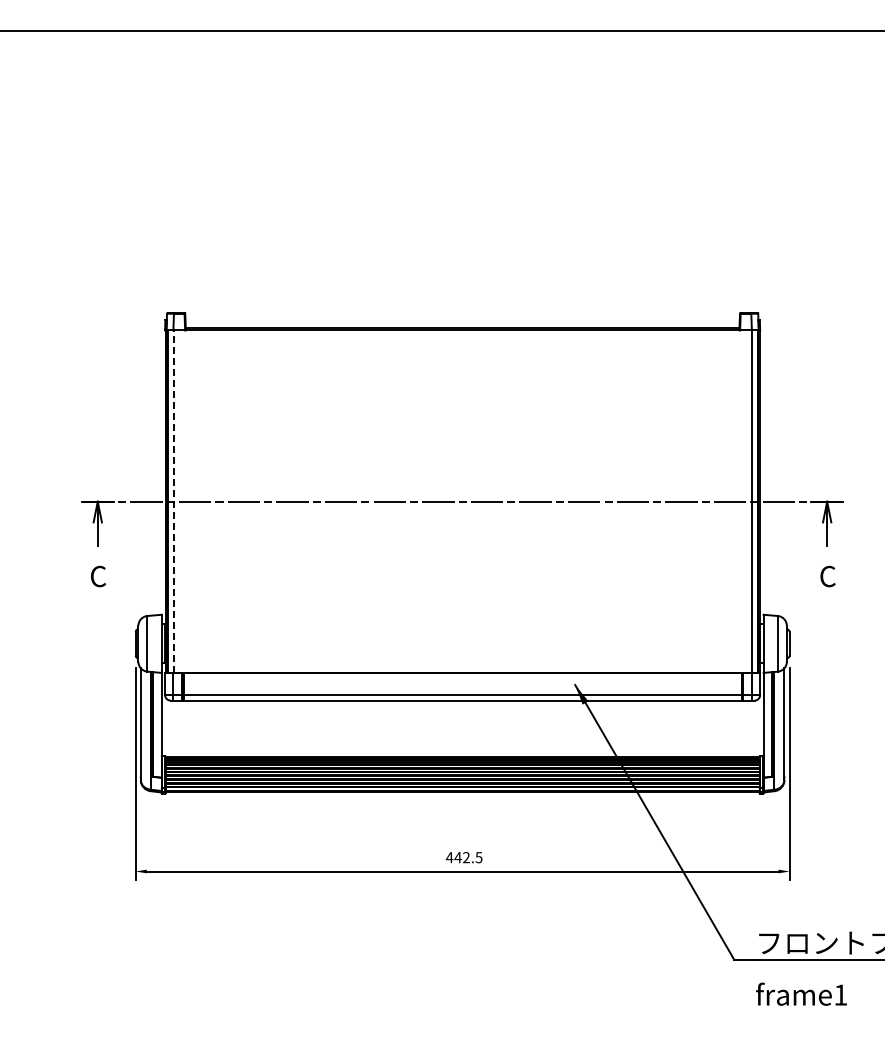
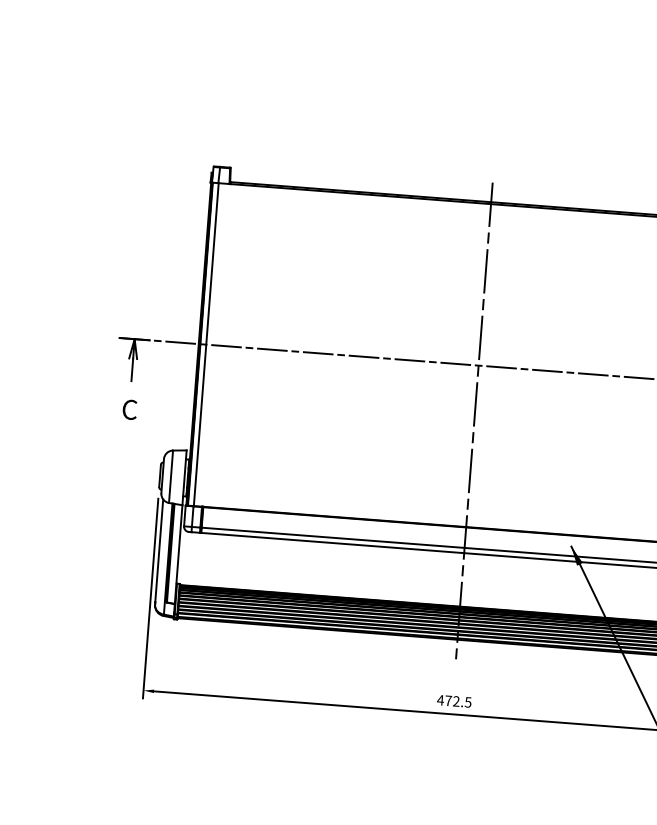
line: (173, 501) -> (206, 344), dashed -> solid
line: (462, 560) -> (474, 421), added
text: (457, 857) -> (447, 700), 442.5 -> 472.5

